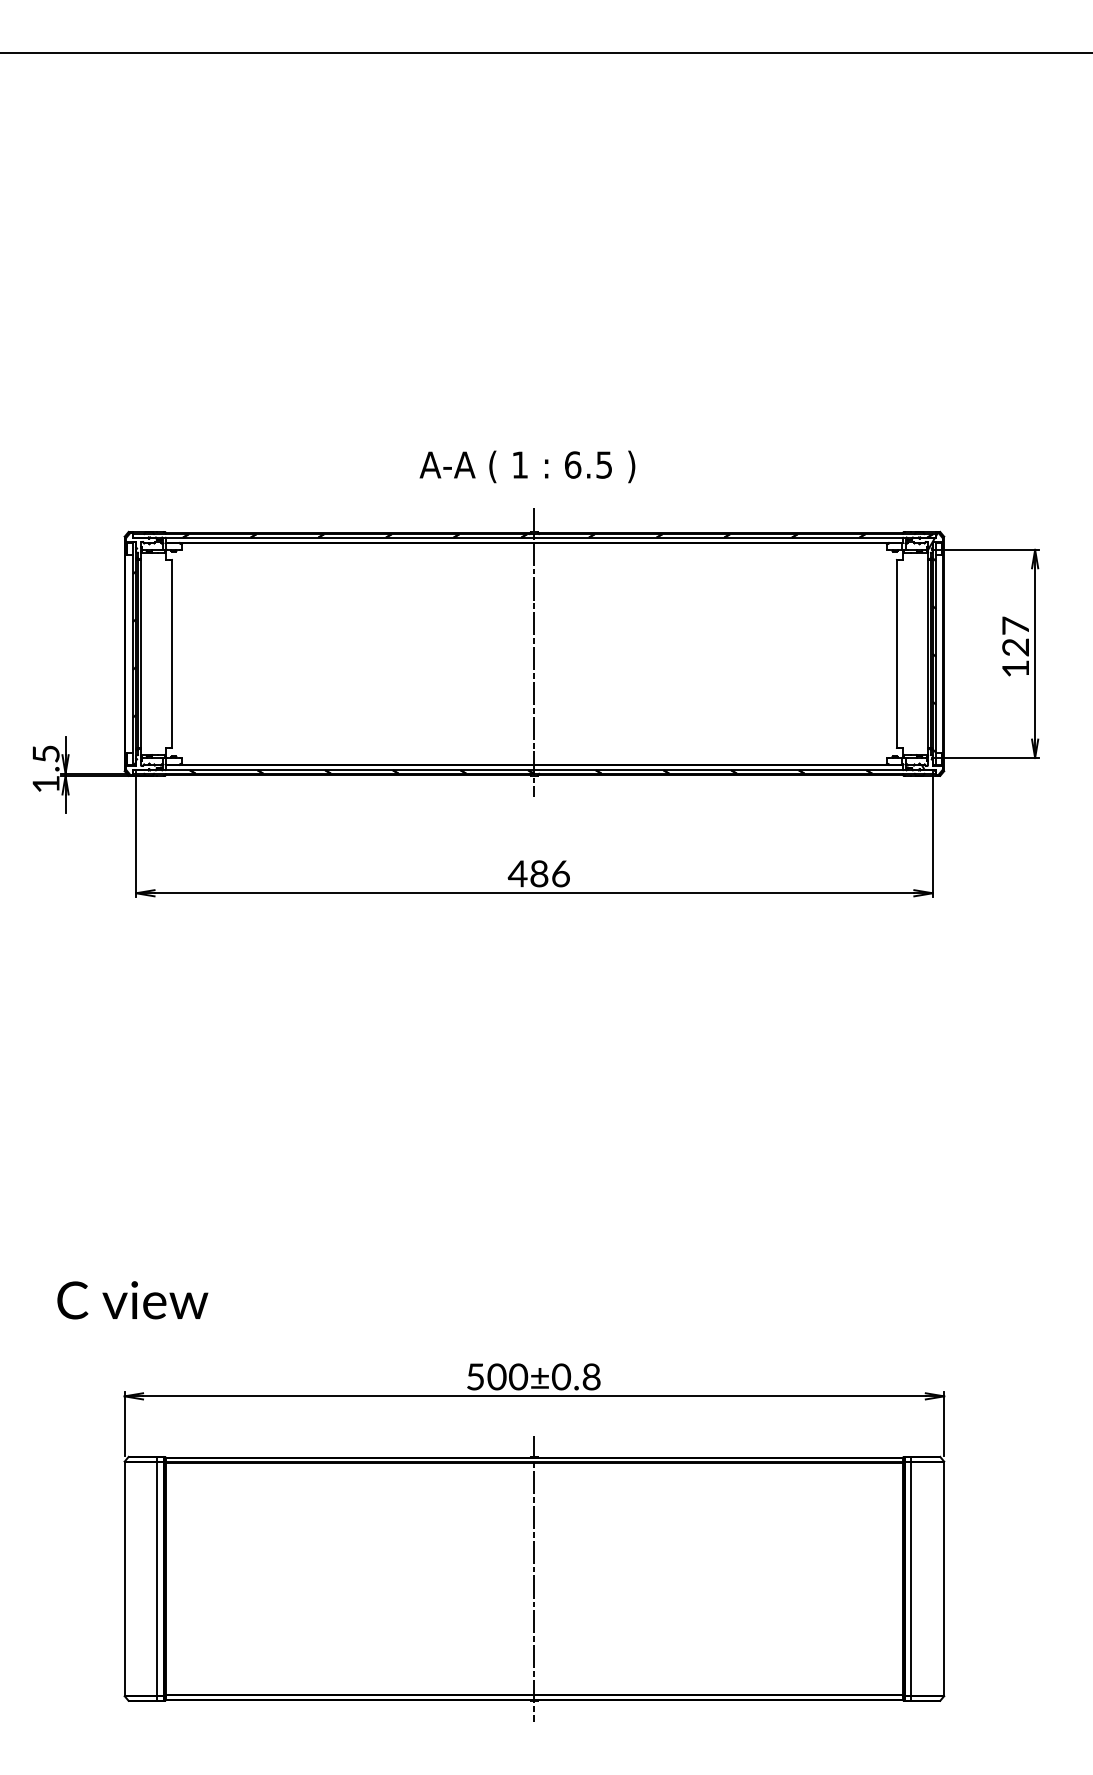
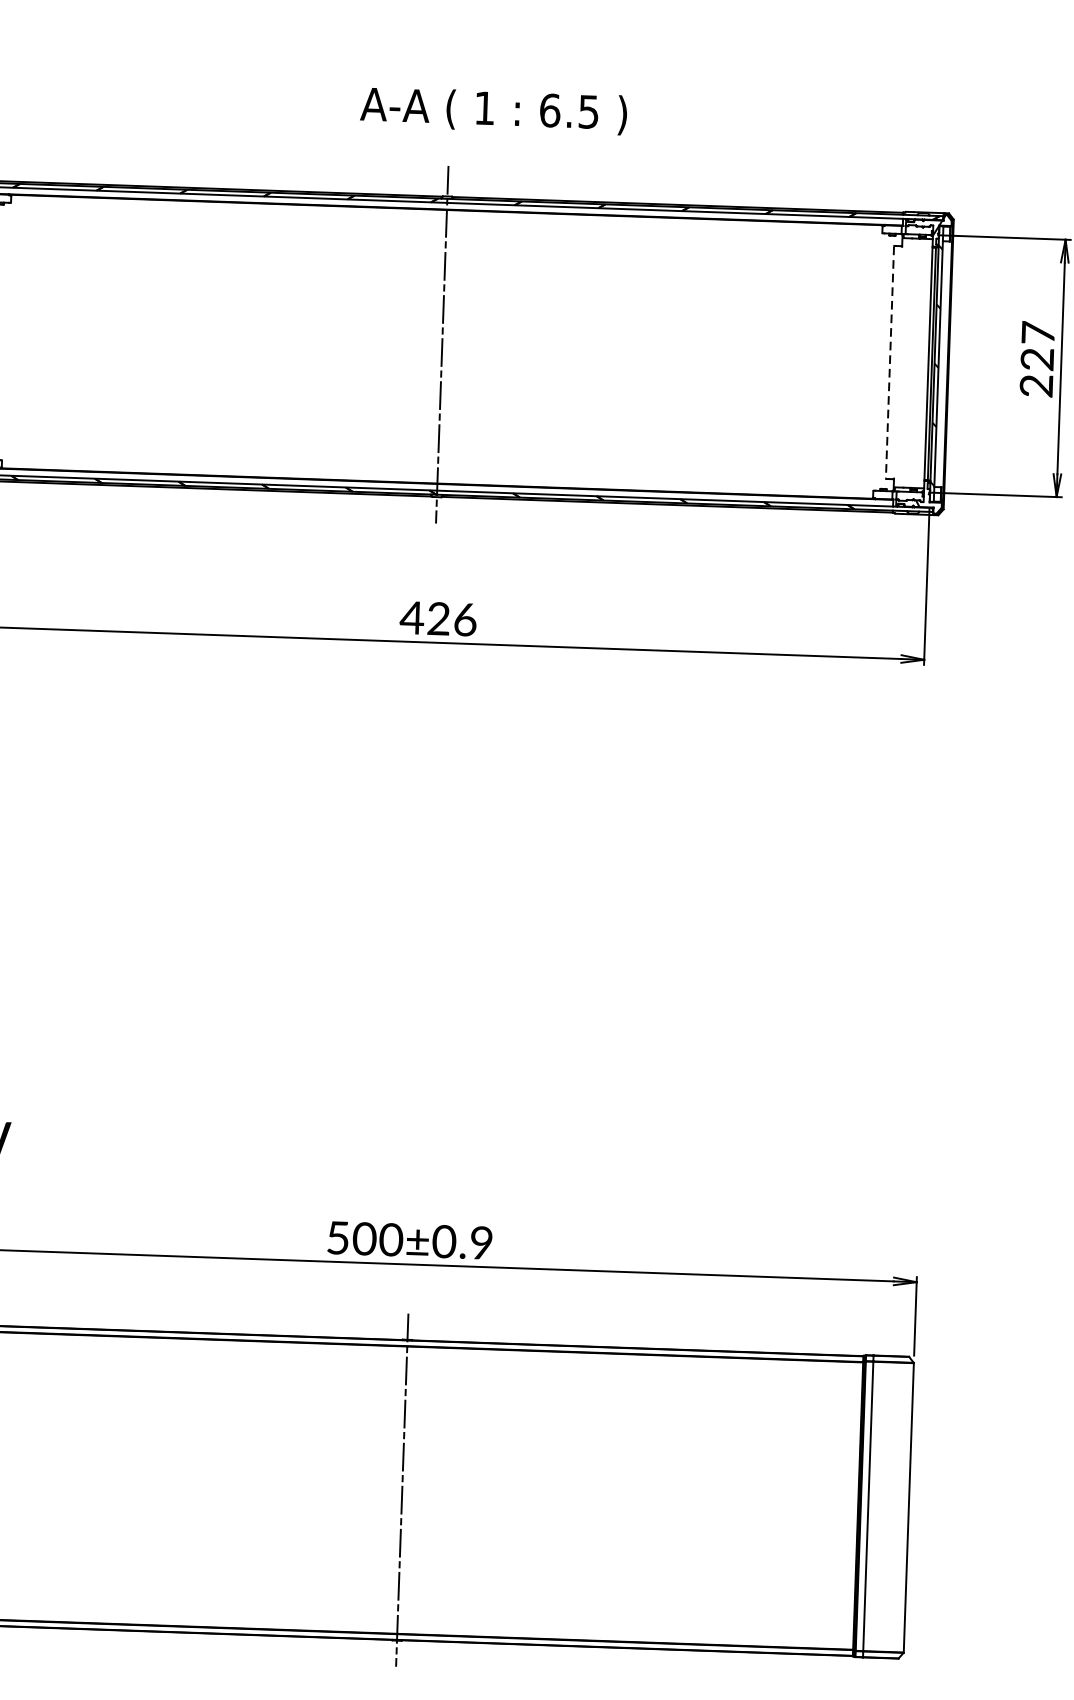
text: (527, 466) -> (493, 110), moved
line: (896, 653) -> (889, 361), solid -> dashed
text: (1015, 668) -> (1036, 385), 127 -> 227
text: (539, 874) -> (438, 619), 486 -> 426
text: (591, 1378) -> (481, 1244), 500±0.8 -> 500±0.9

